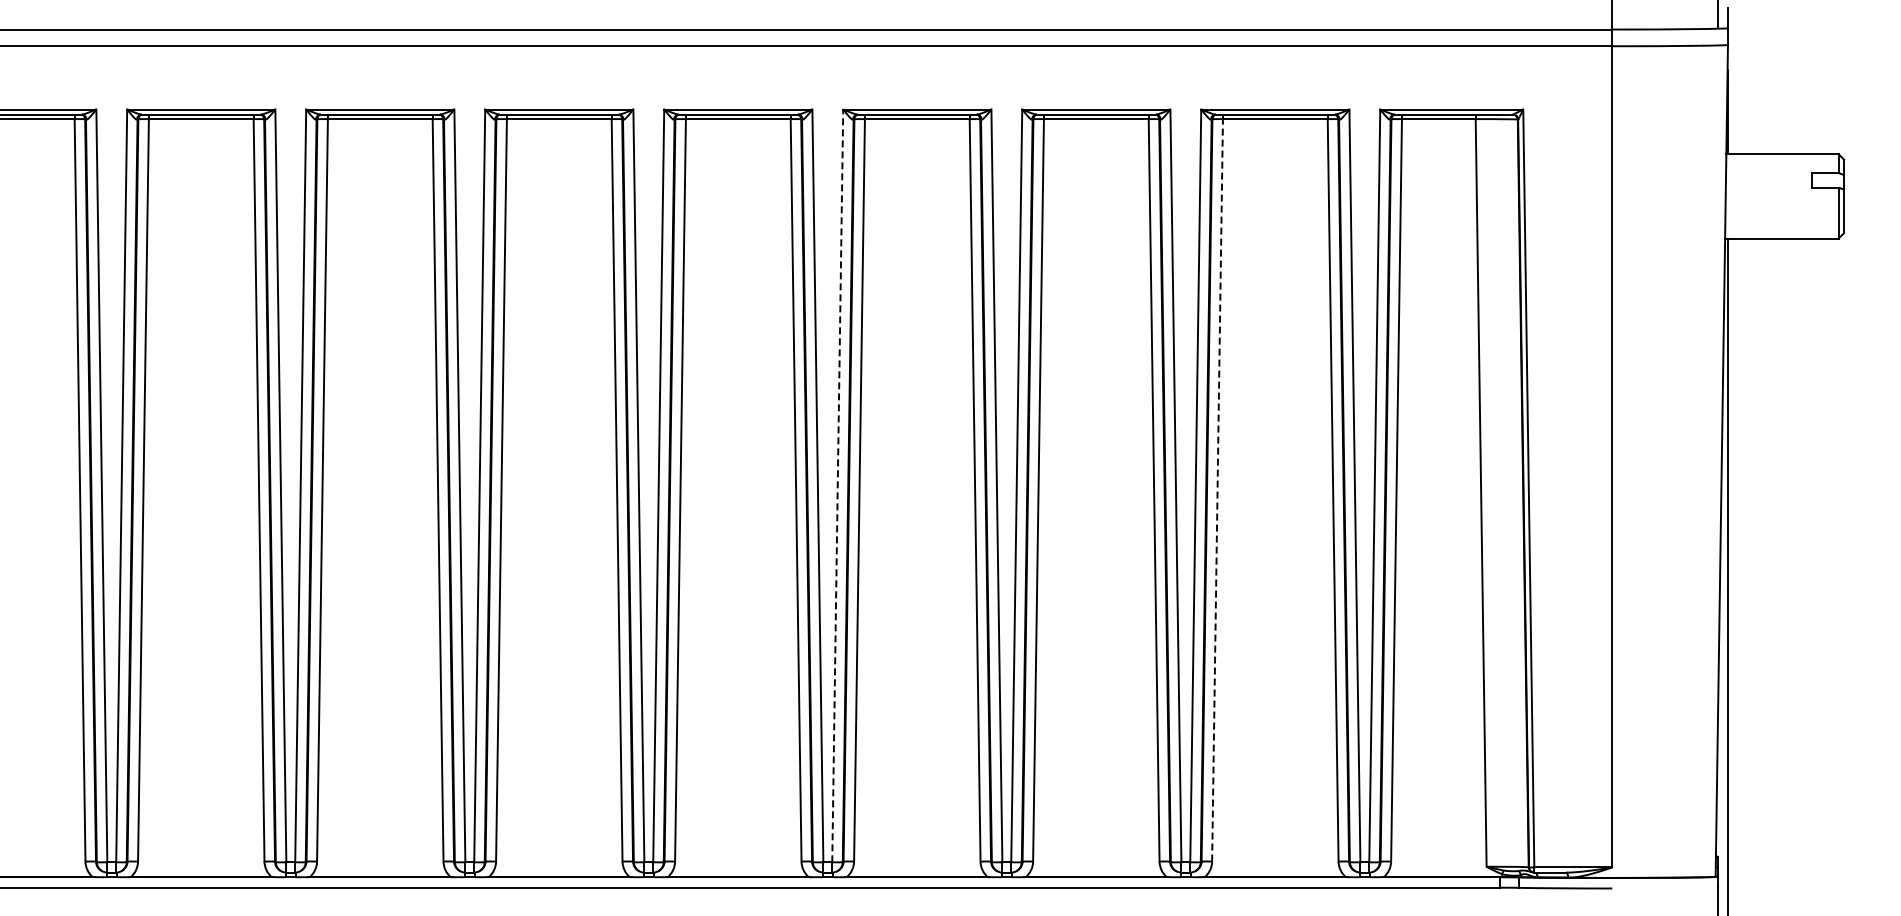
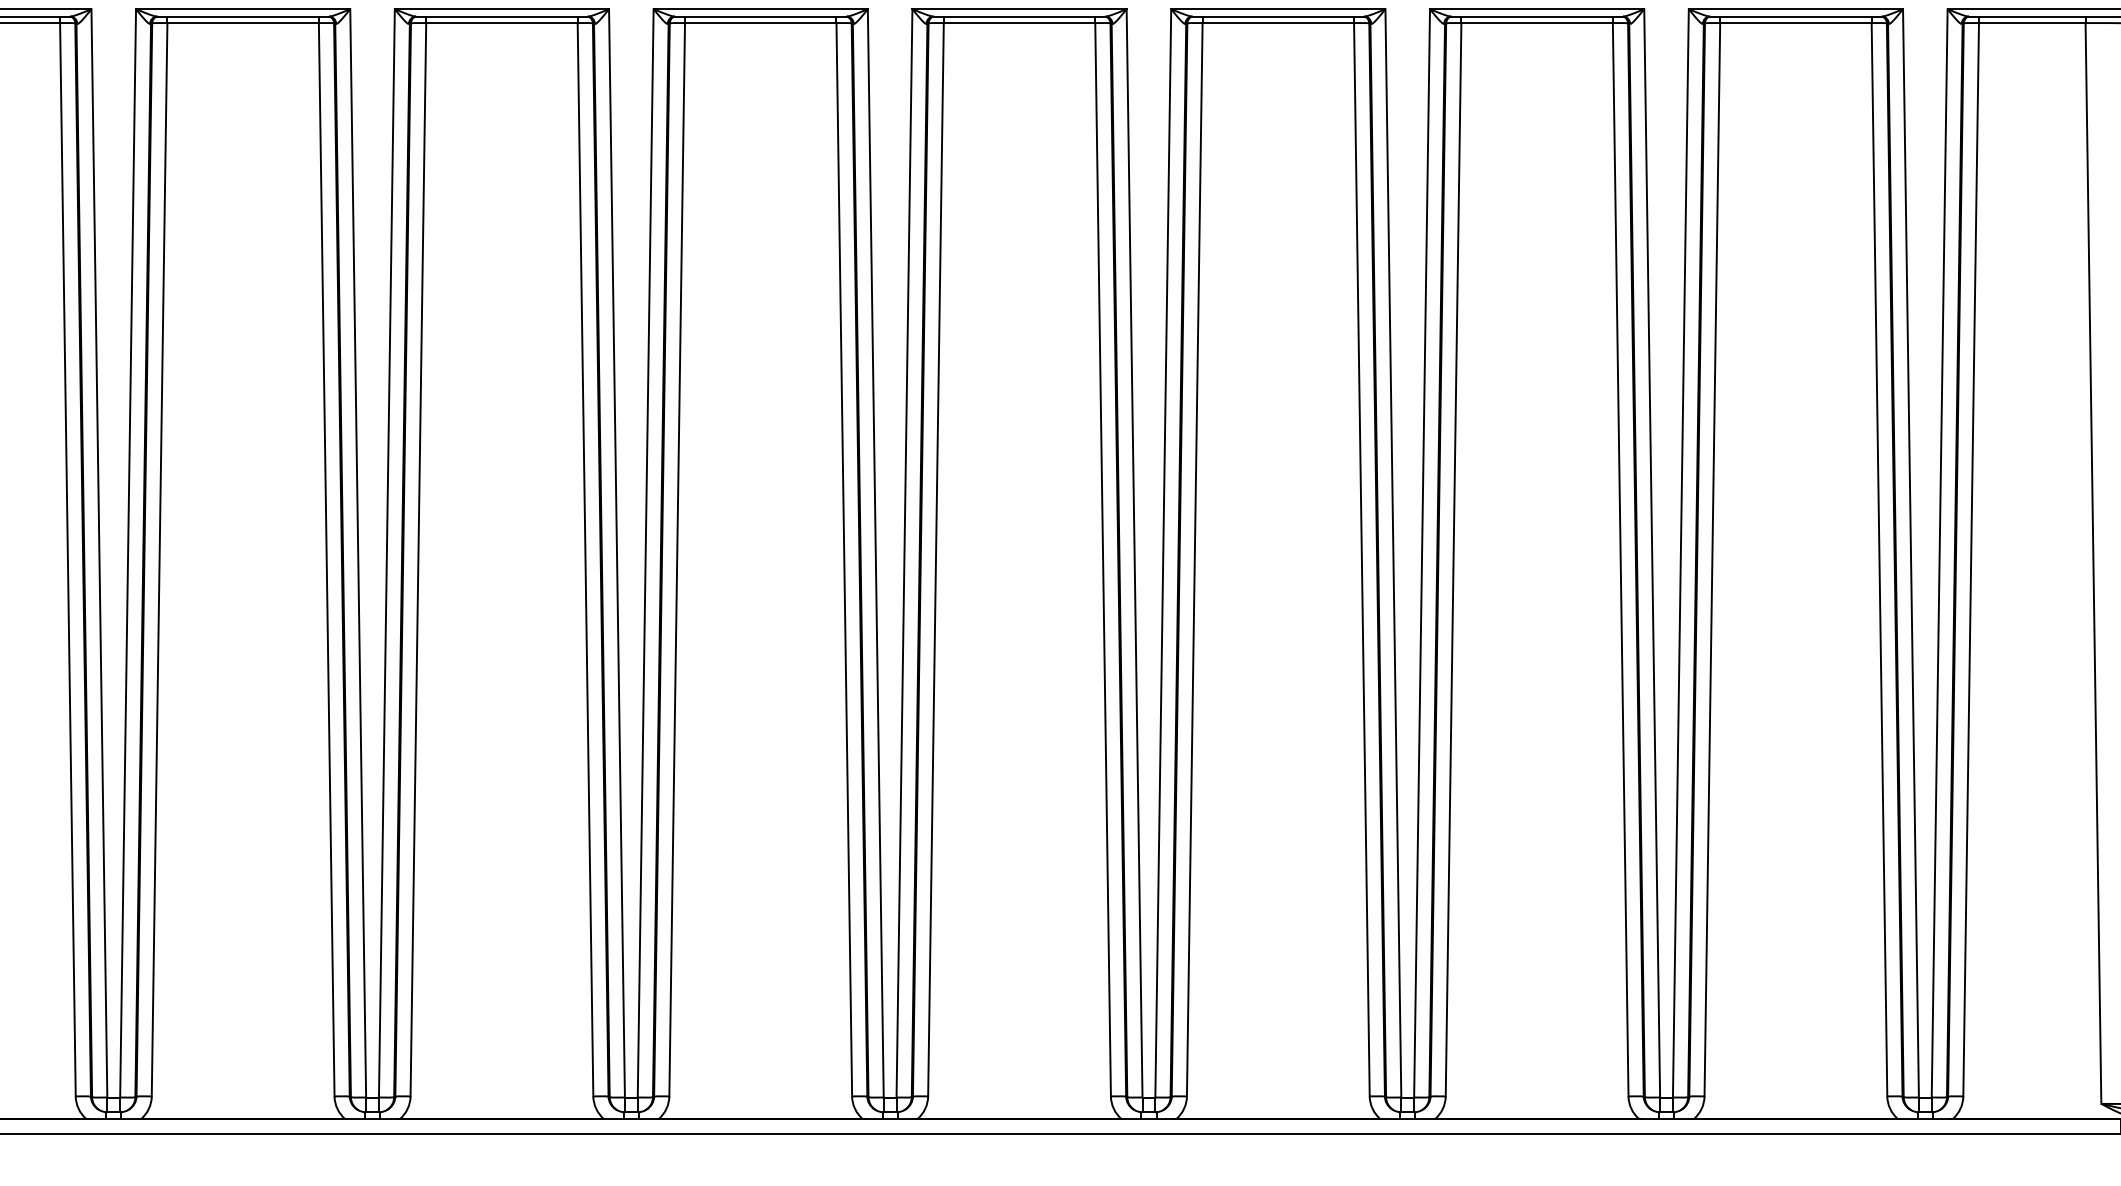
line: (837, 485) -> (1162, 552), dashed -> solid
line: (1217, 489) -> (1712, 558), dashed -> solid

